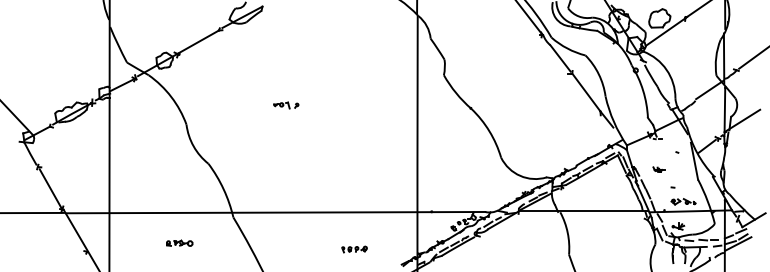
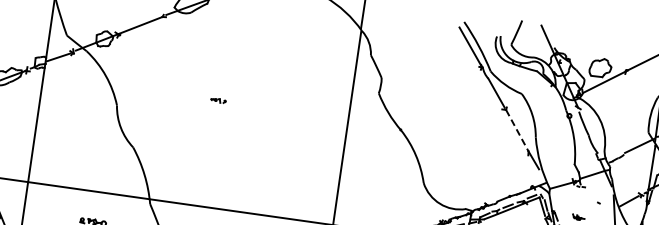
line: (586, 92) -> (517, 130), solid -> dashed
part: (286, 105) -> (218, 100), size x0.6

